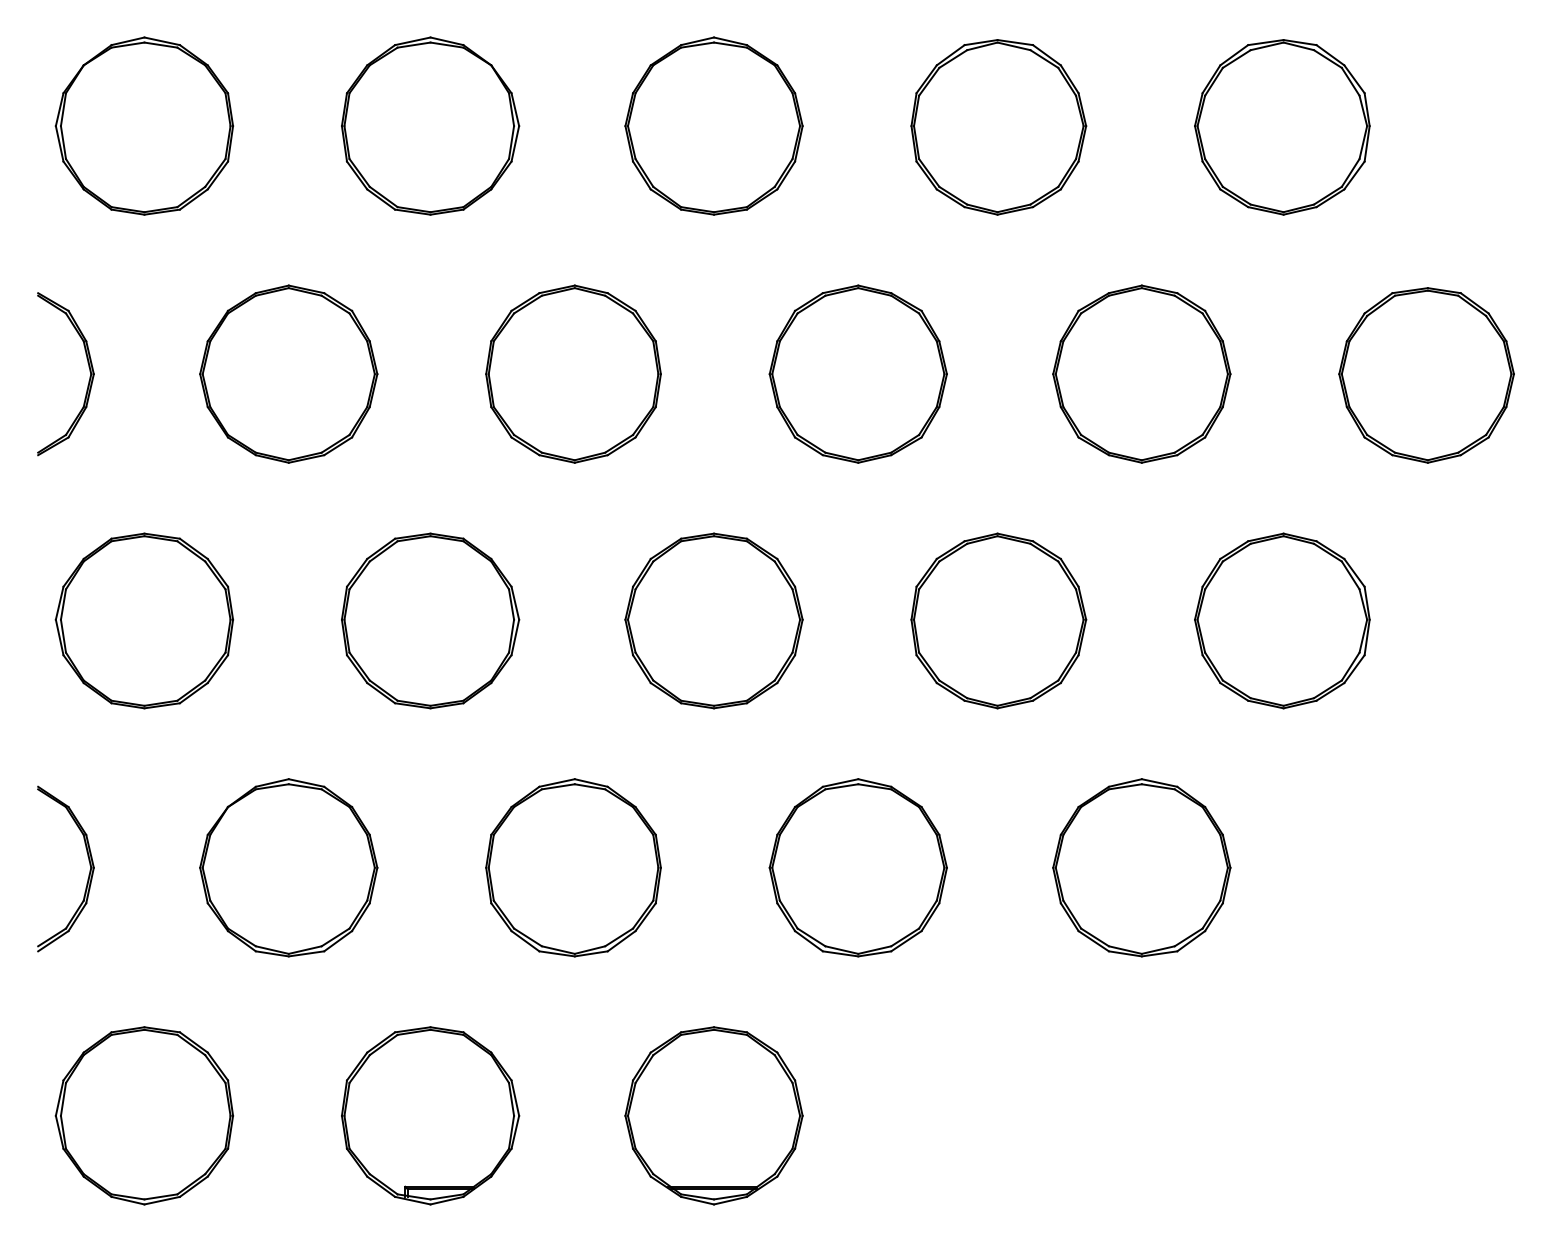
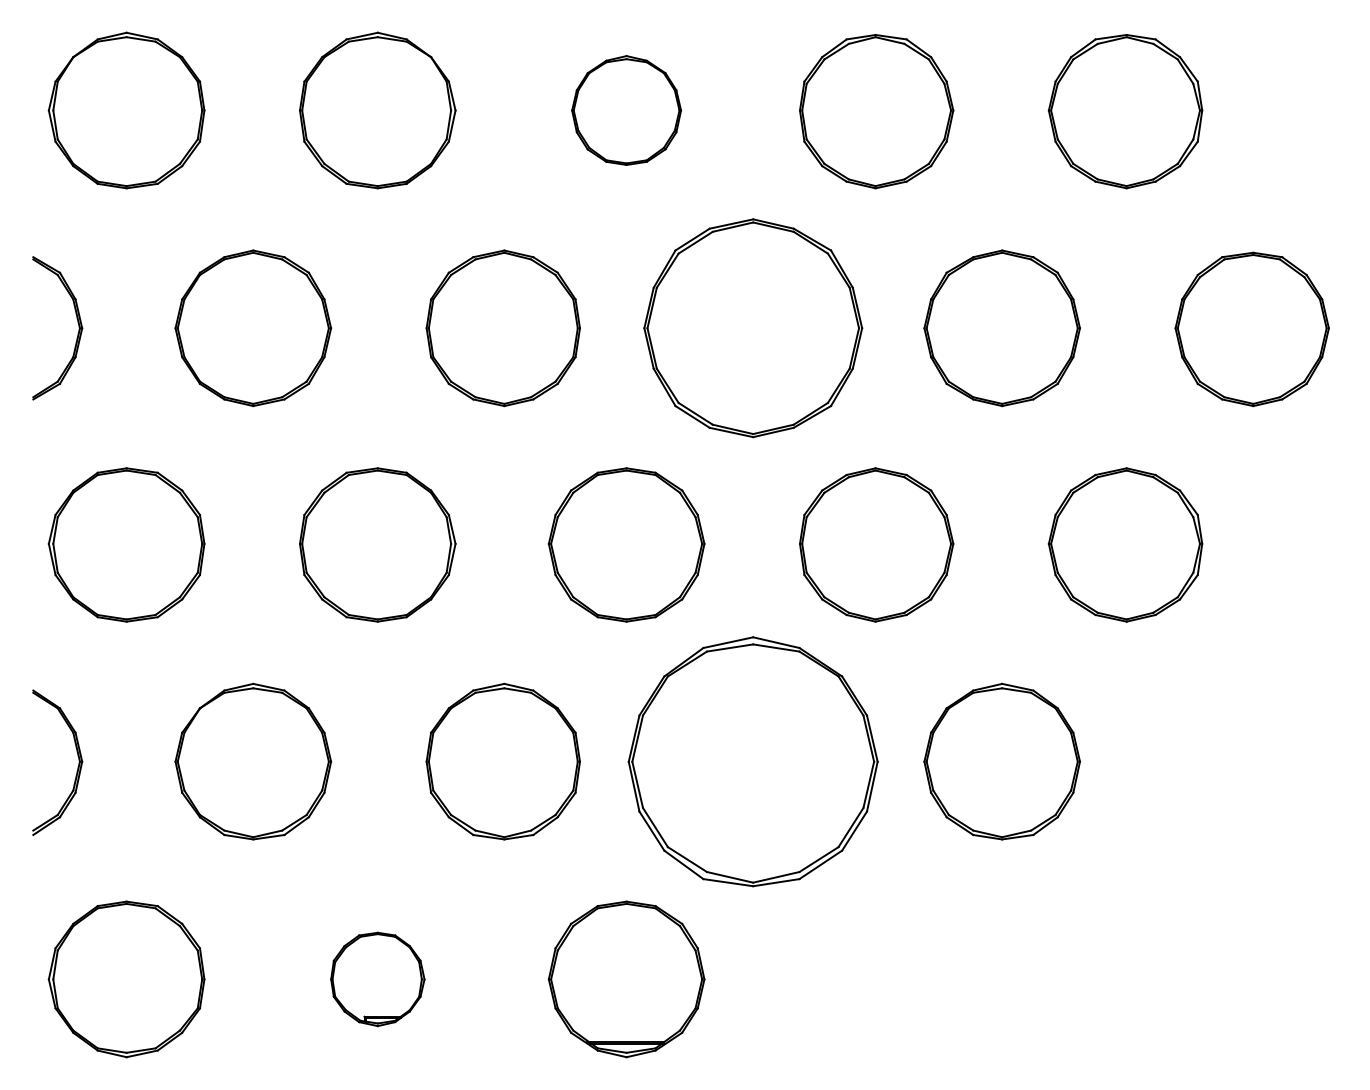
part: (713, 126) -> (626, 110), size x0.7
part: (858, 374) -> (753, 328), size x1.4
part: (858, 867) -> (753, 761), size x1.6
part: (430, 1115) -> (377, 979), size x0.6

